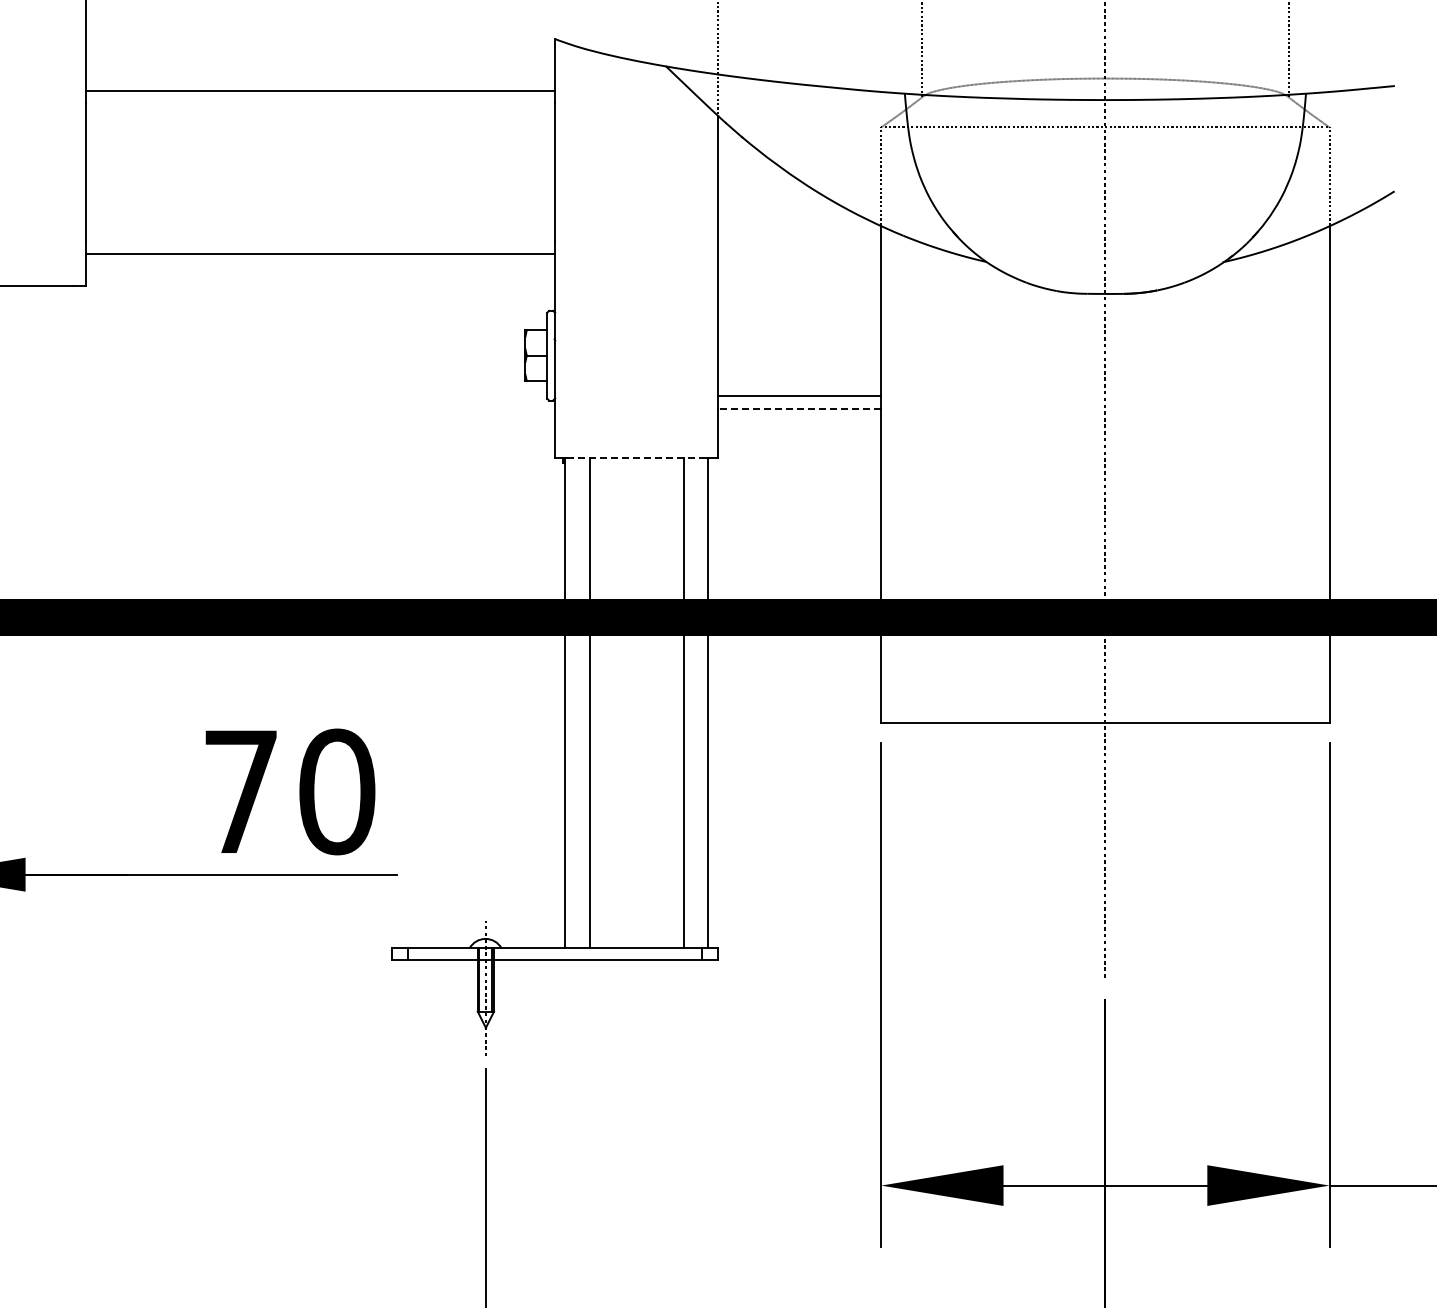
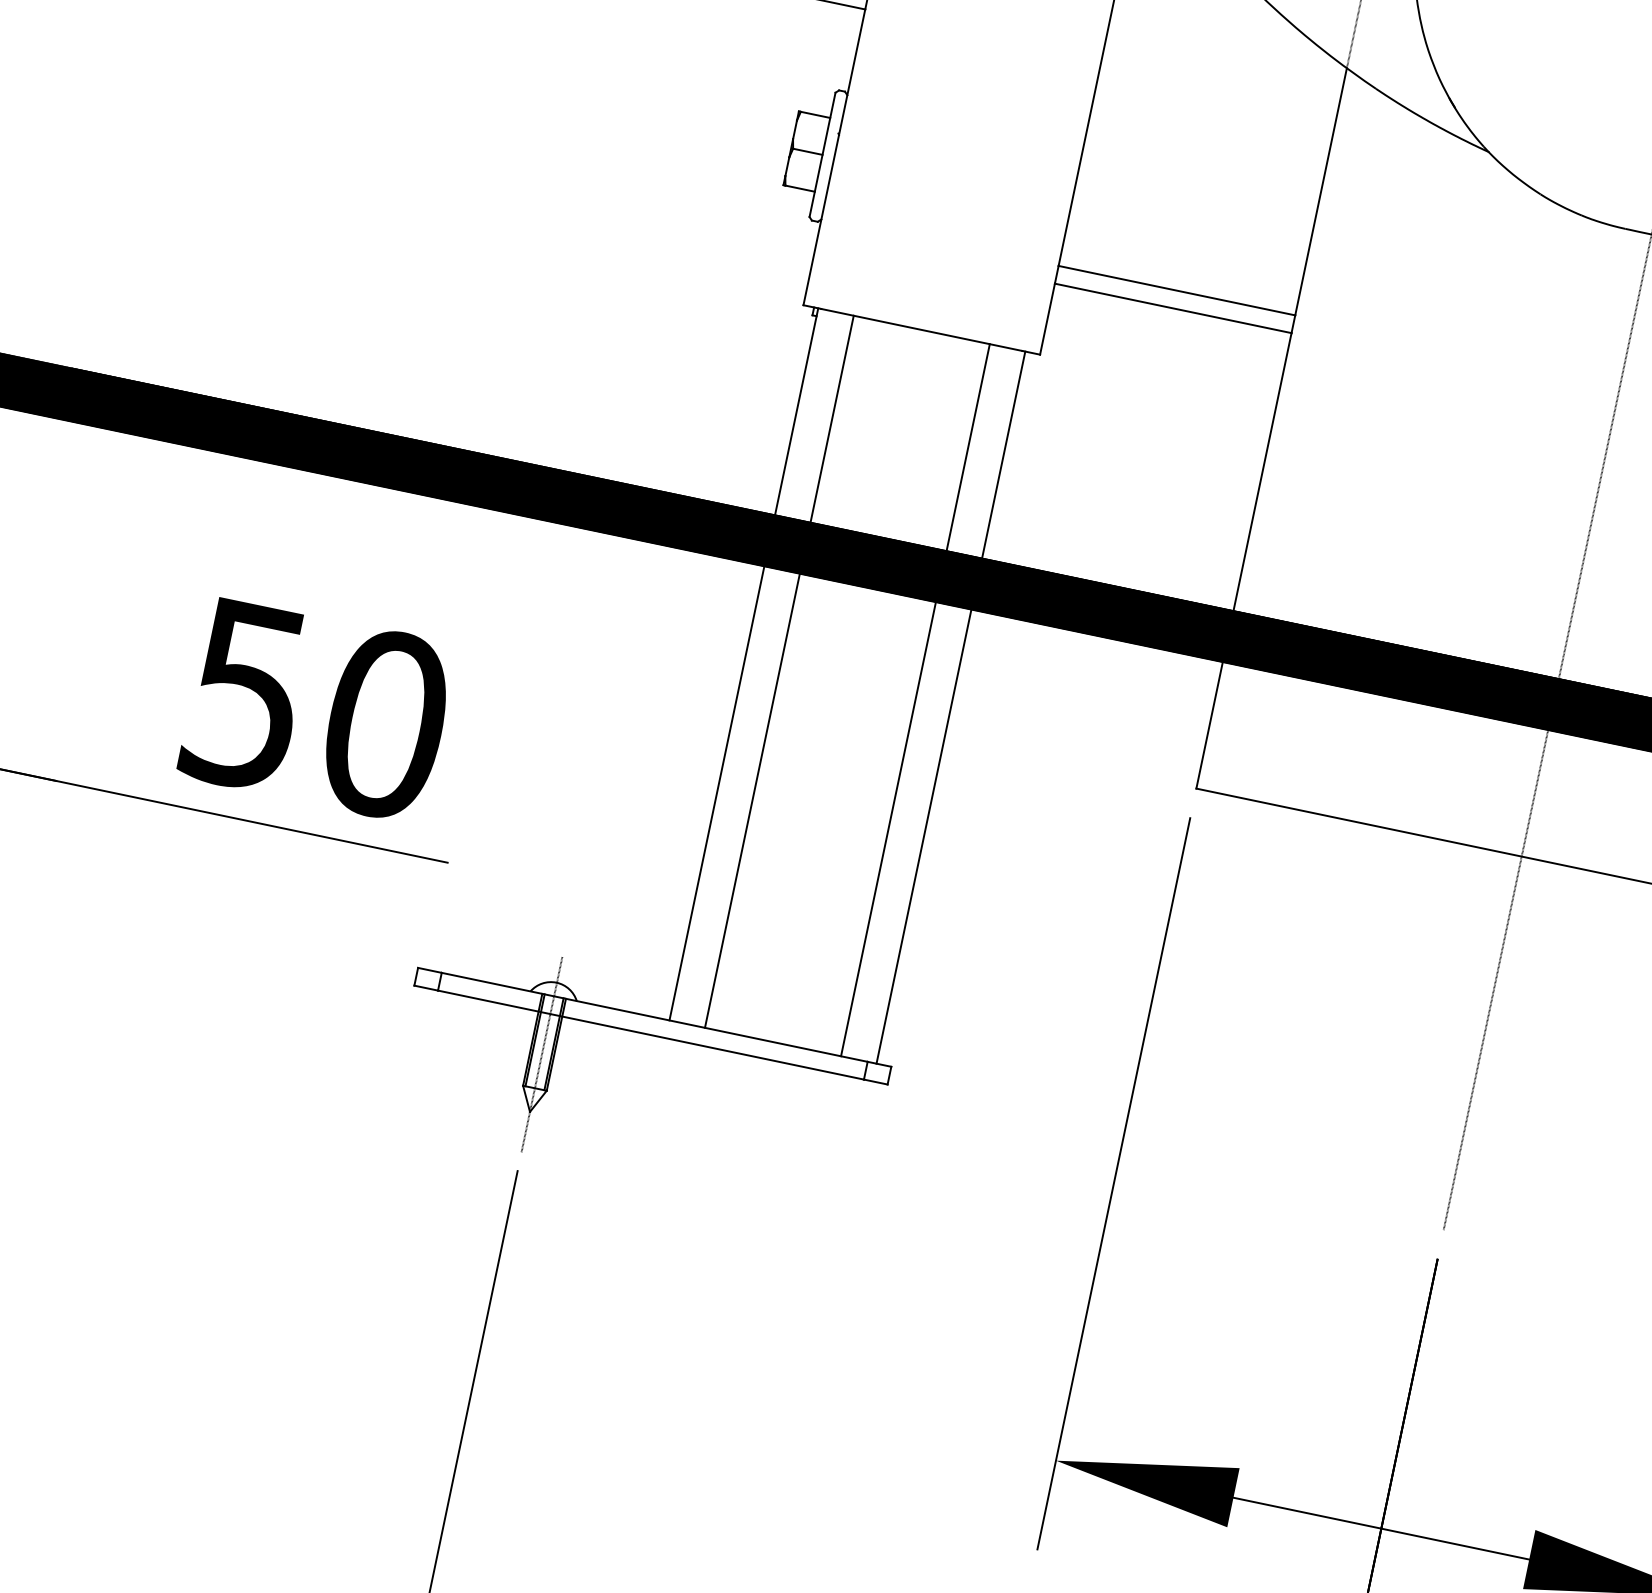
line: (799, 408) -> (1172, 308), dashed -> solid
line: (637, 457) -> (922, 330), dashed -> solid
text: (240, 792) -> (245, 695), 70 -> 50

